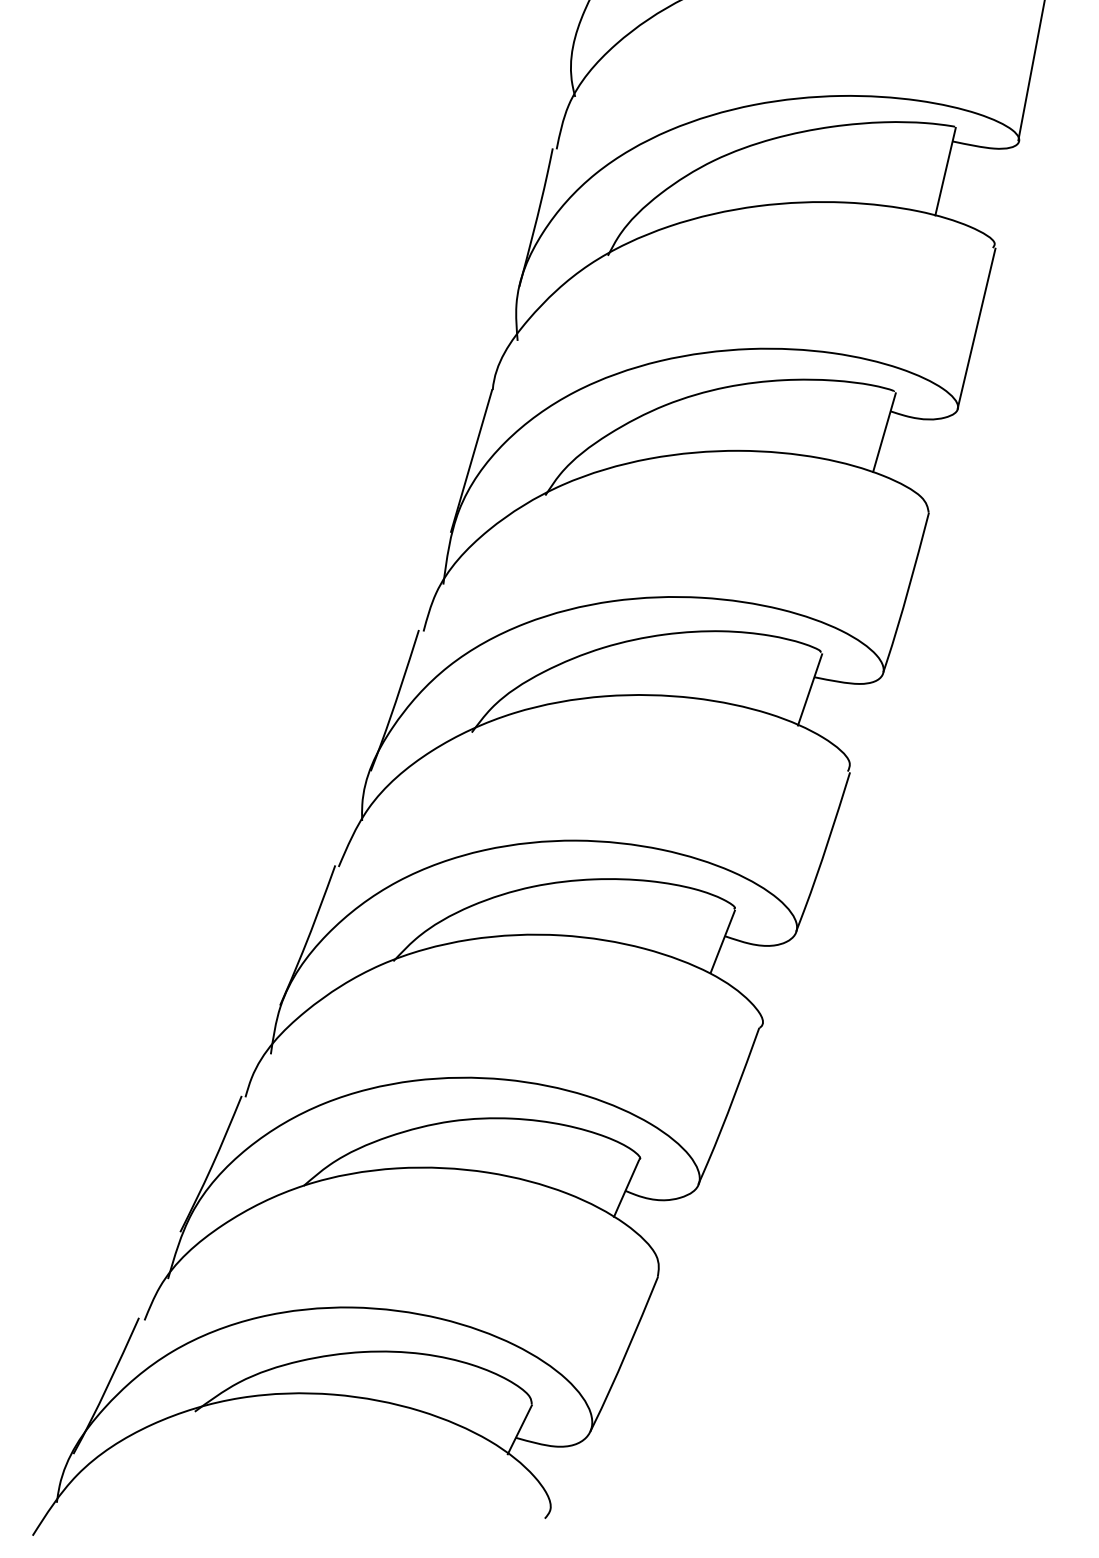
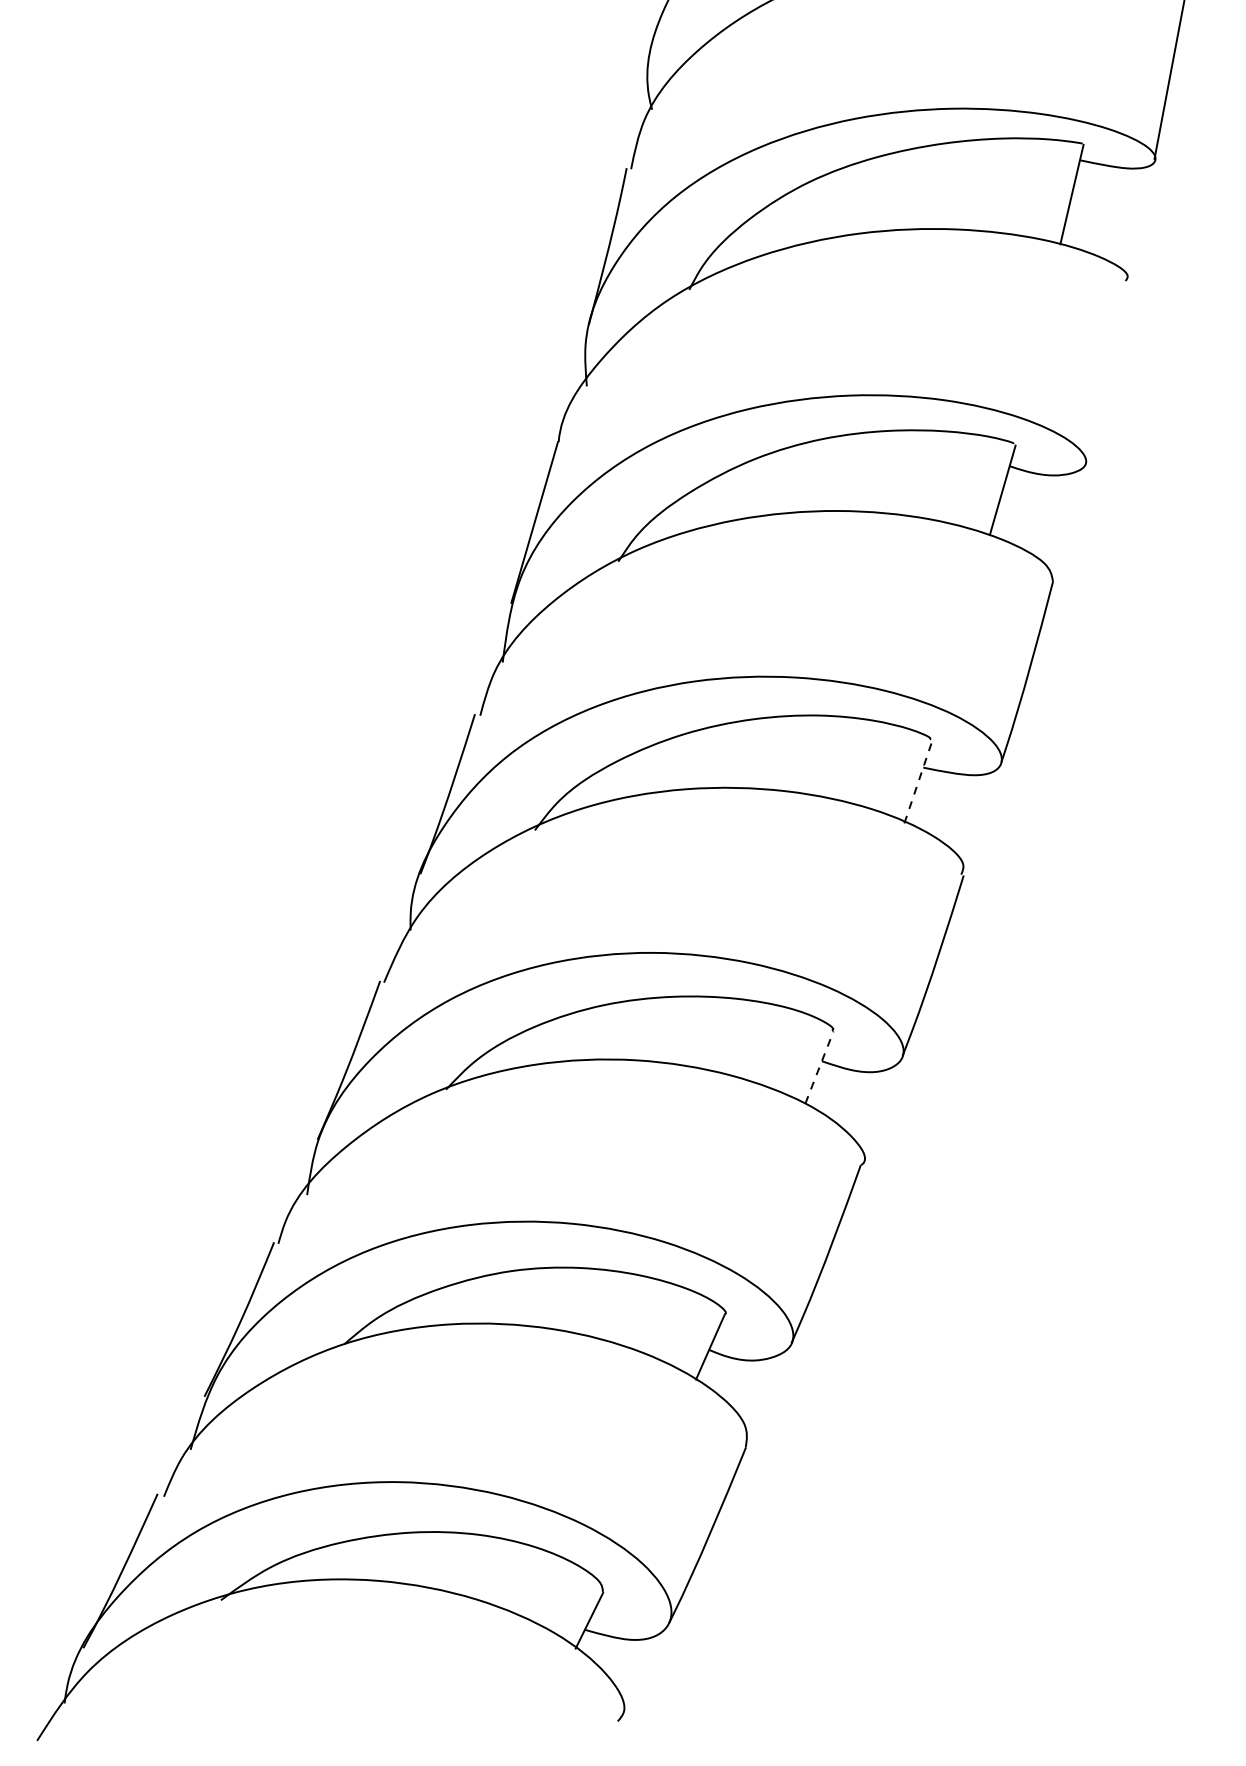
line: (976, 328) -> (1107, 372), removed
line: (810, 689) -> (918, 781), solid -> dashed
line: (722, 941) -> (819, 1067), solid -> dashed

